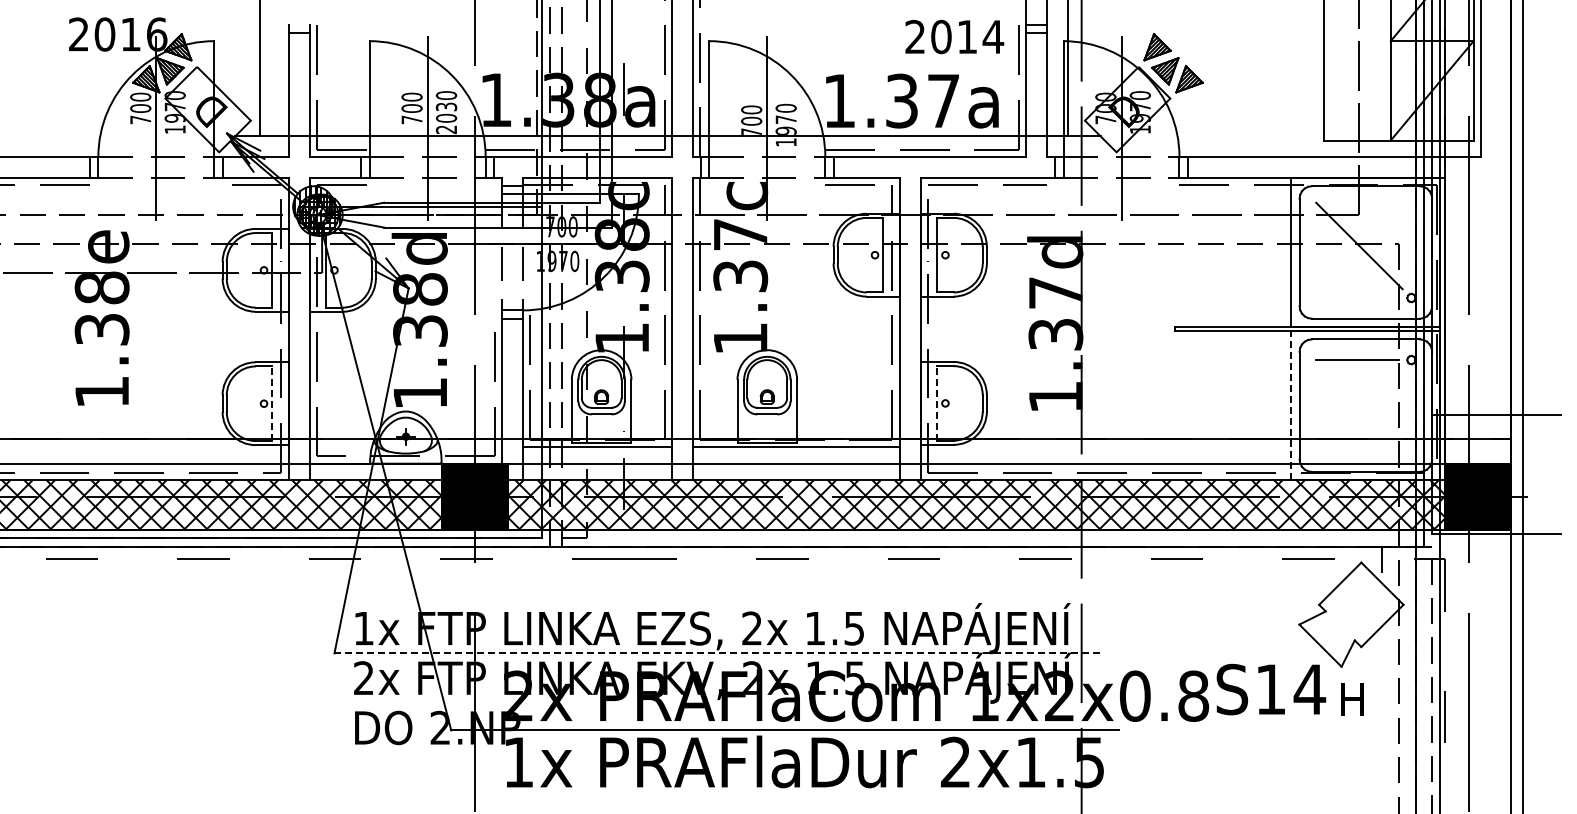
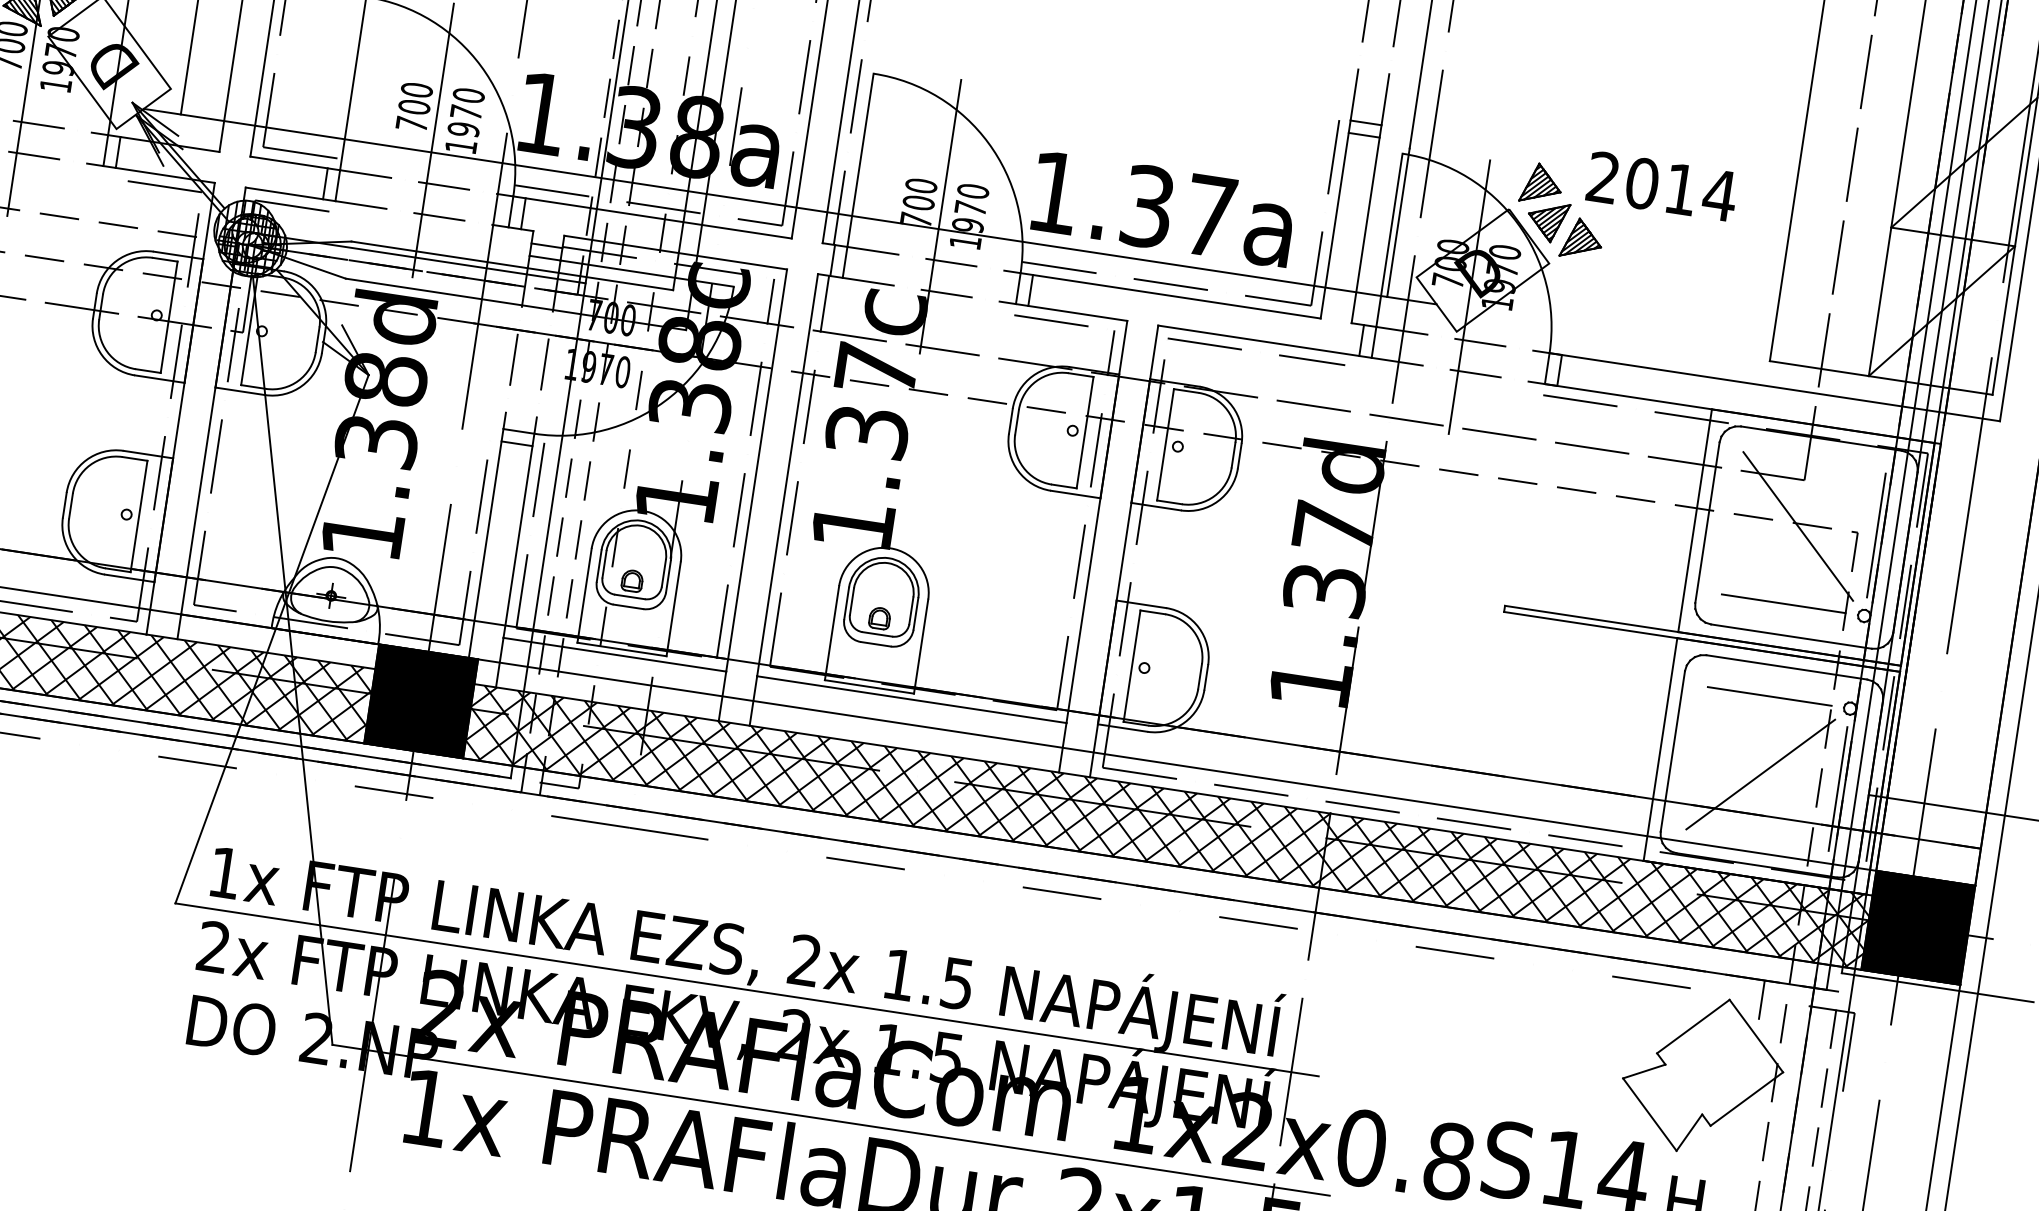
text: (954, 36) -> (1661, 185), moved
text: (446, 118) -> (463, 129), 2030 -> 1970
line: (1411, 243) -> (1876, 534), added
line: (1357, 298) -> (1783, 604), added
line: (937, 402) -> (1132, 664), dashed -> solid
line: (272, 403) -> (139, 516), dashed -> solid
line: (1291, 405) -> (1660, 749), dashed -> solid
line: (1359, 411) -> (1760, 773), added
line: (1411, 413) -> (1838, 788), added
line: (717, 653) -> (747, 990), dashed -> solid

